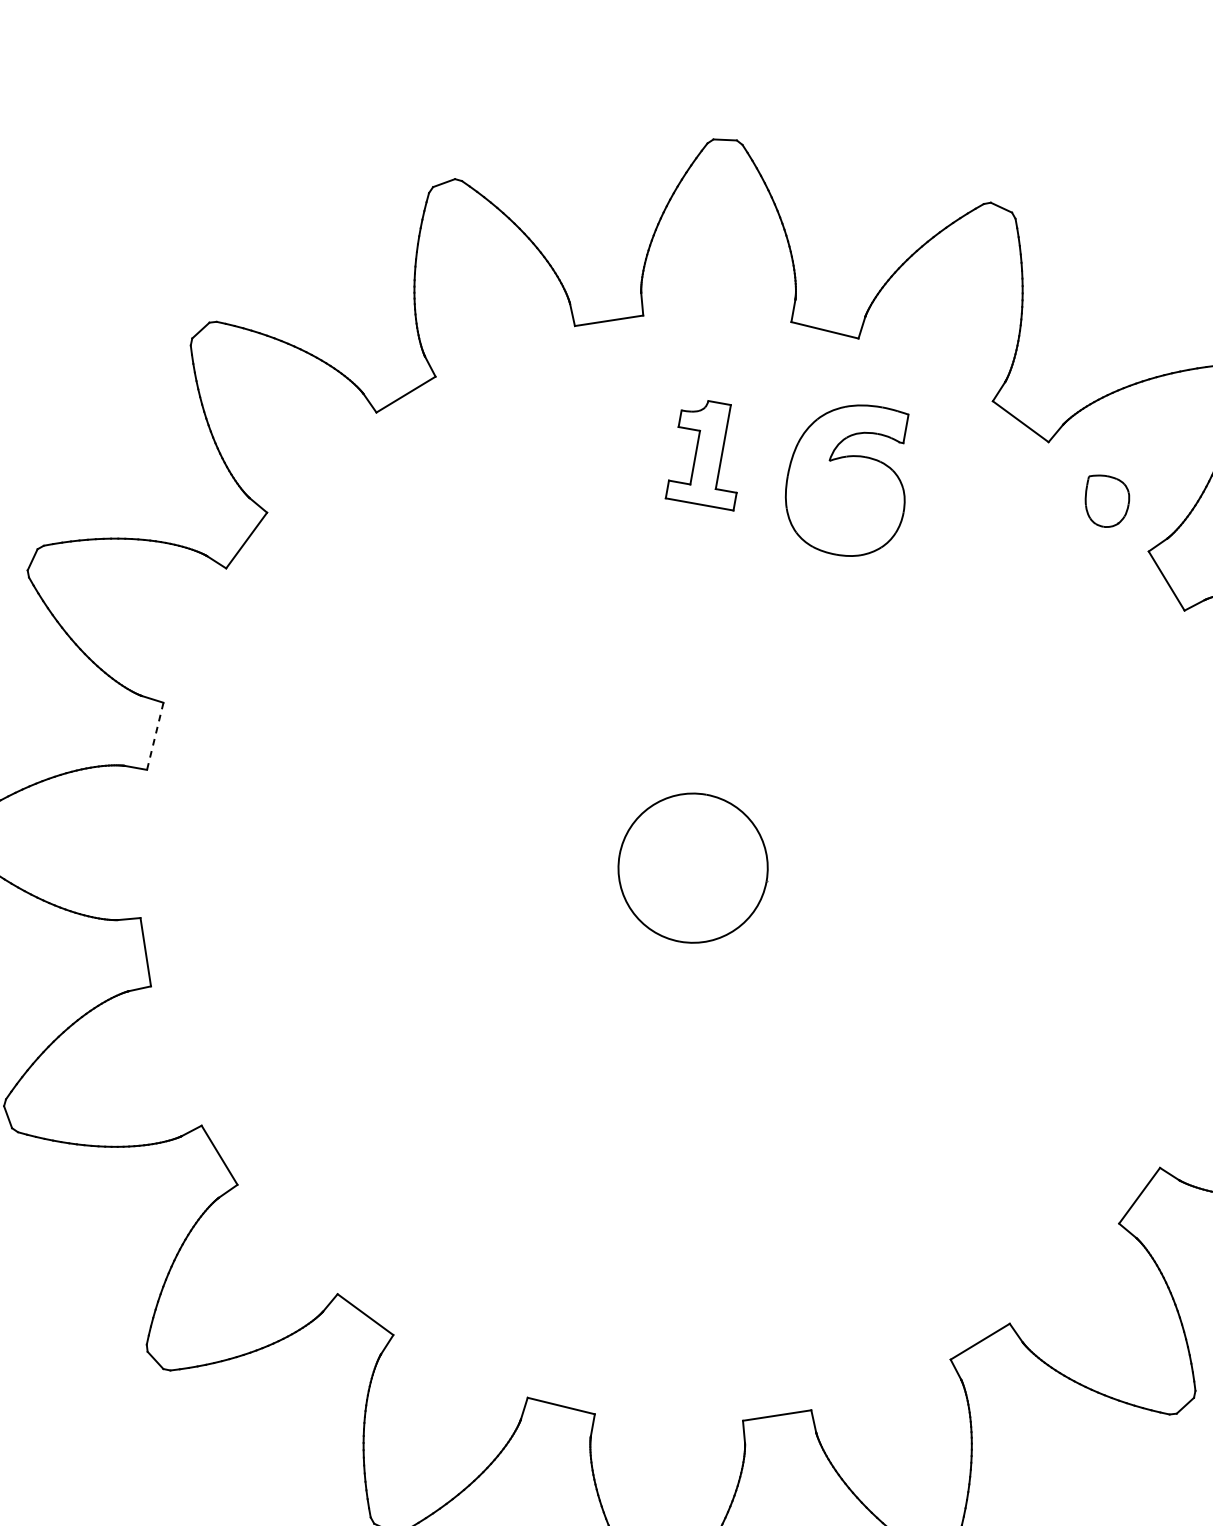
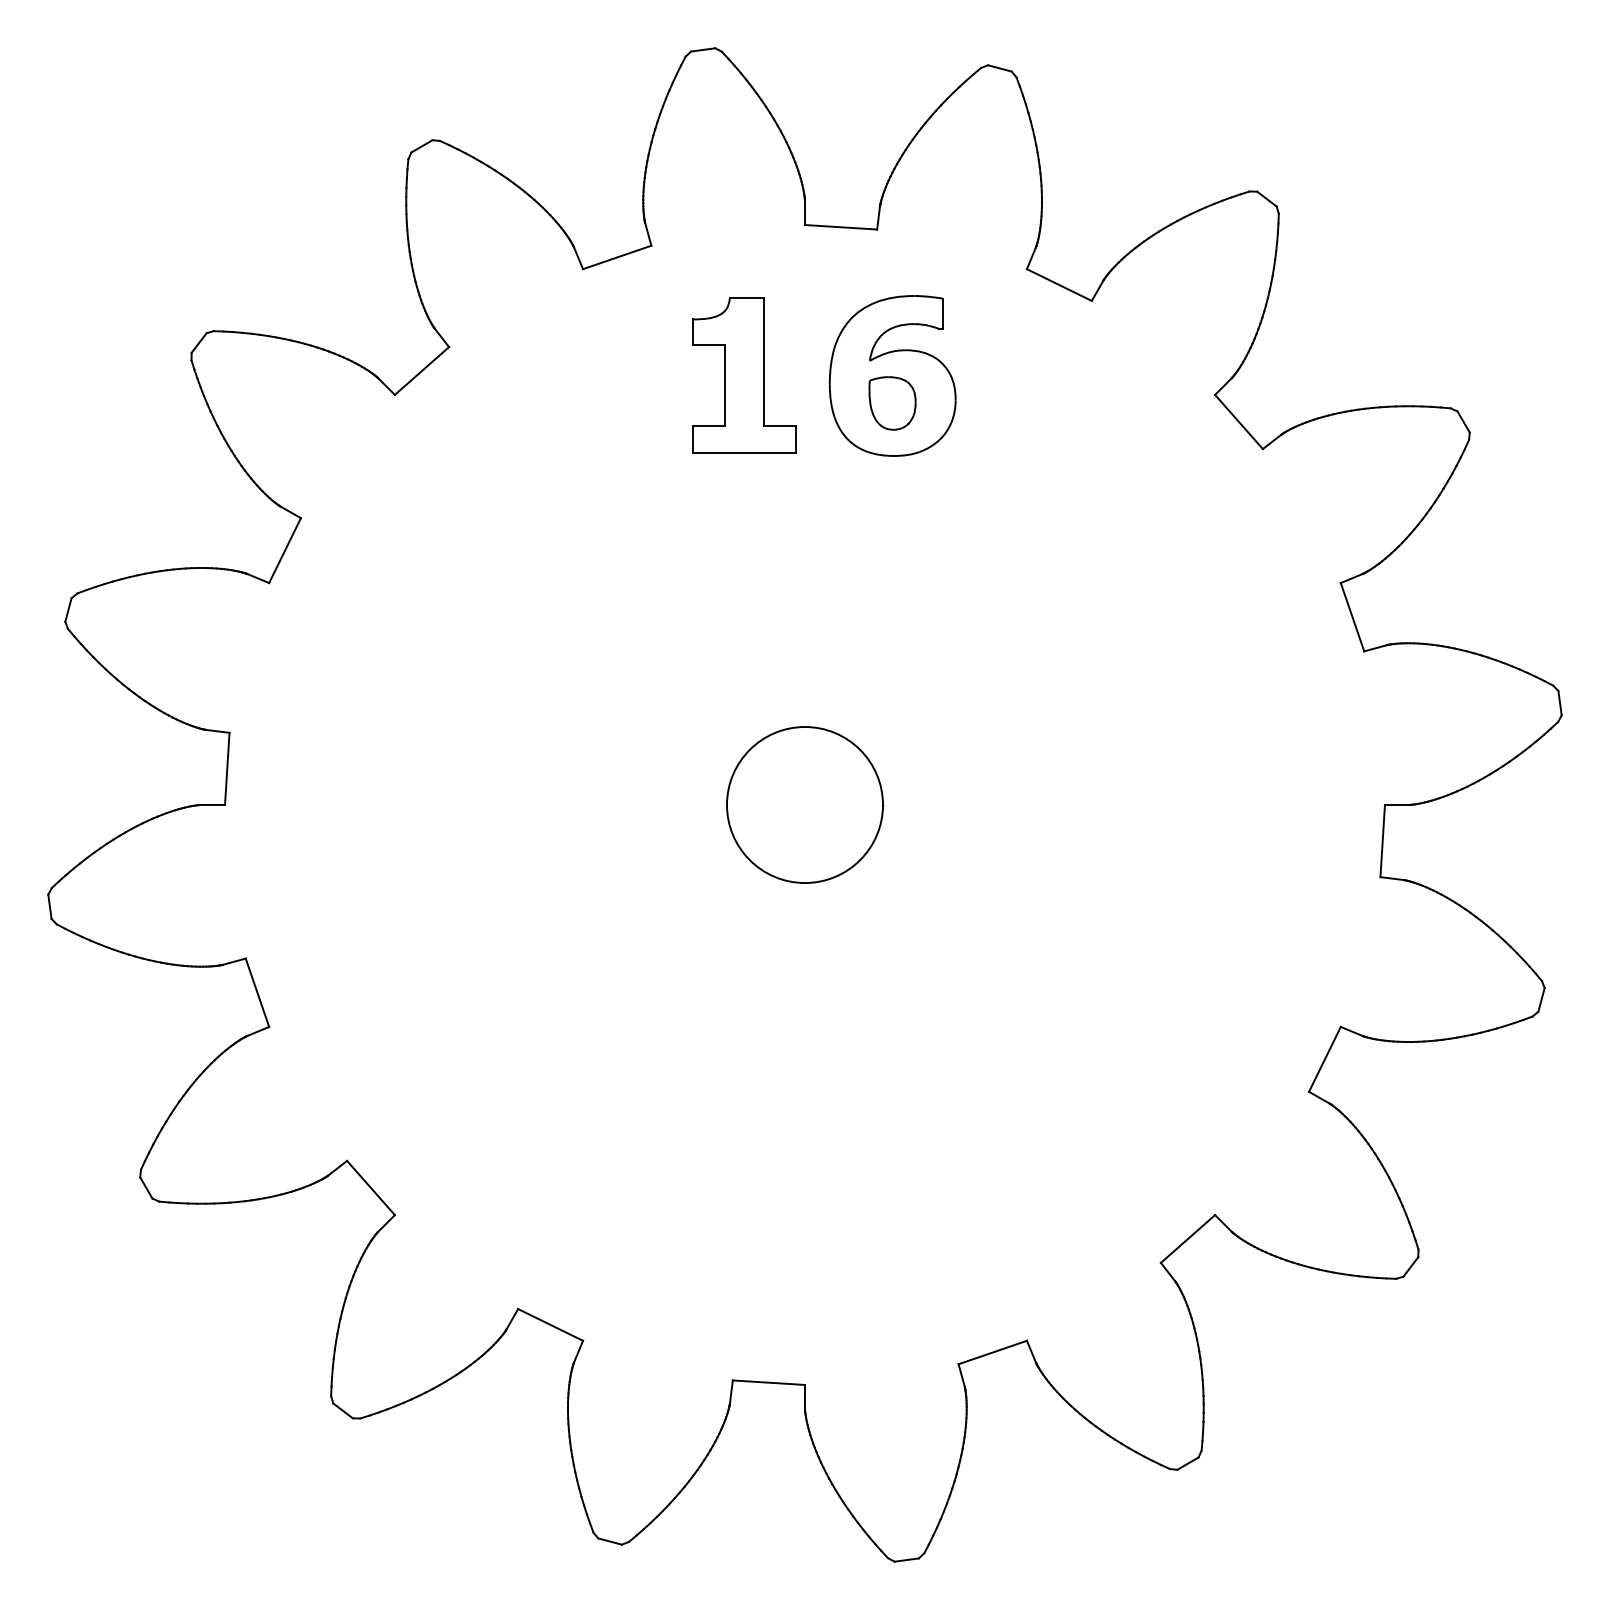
part: (708, 453) -> (744, 375), size x1.43
part: (1106, 501) -> (892, 403), moved
line: (155, 736) -> (227, 769), dashed -> solid

